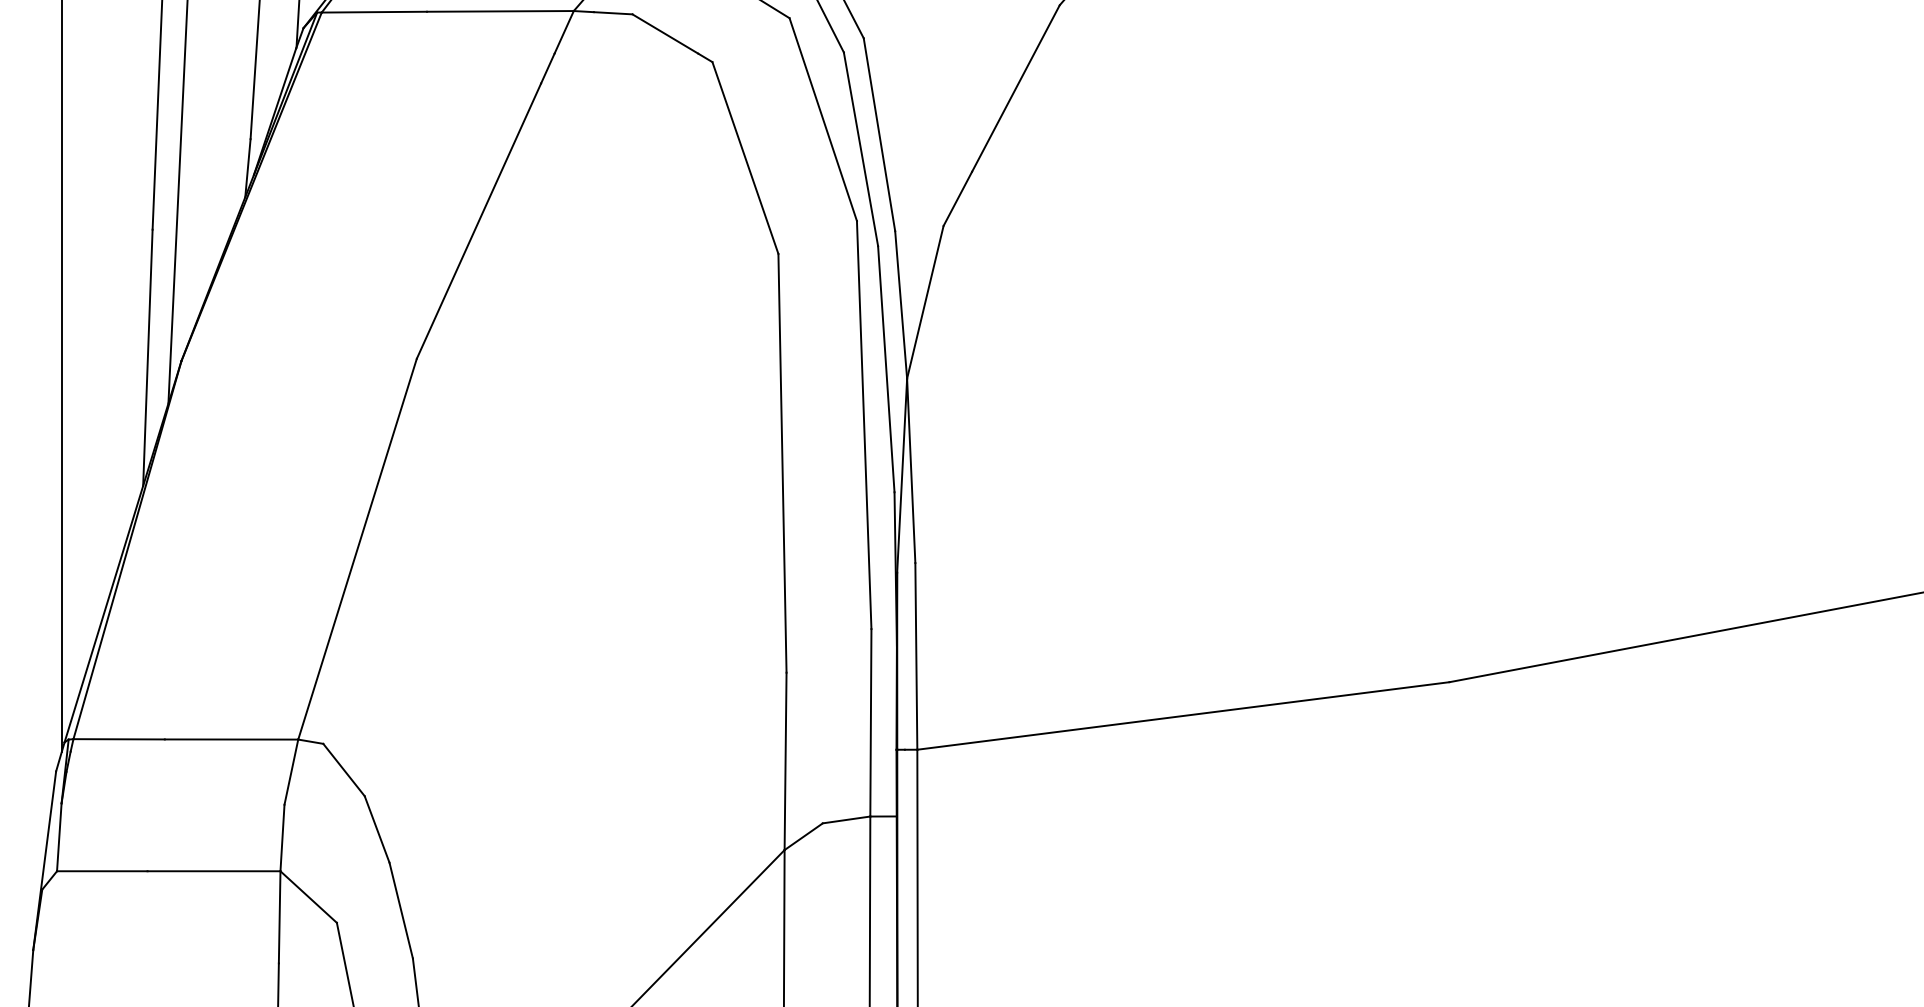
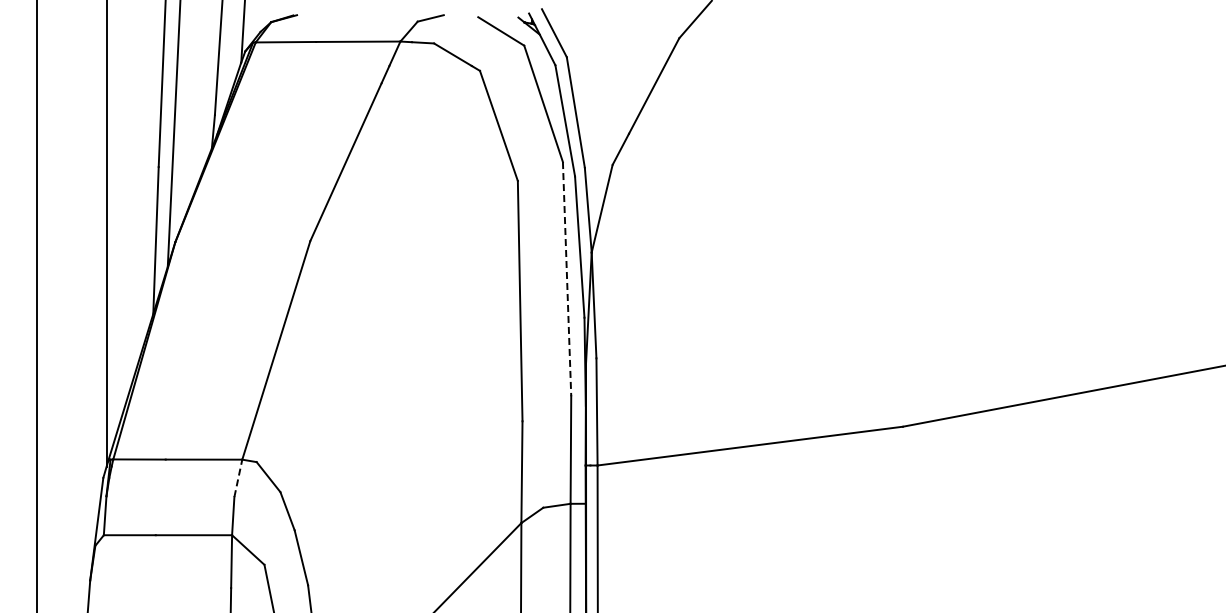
line: (864, 425) -> (567, 279), solid -> dashed
line: (291, 770) -> (238, 477), solid -> dashed

